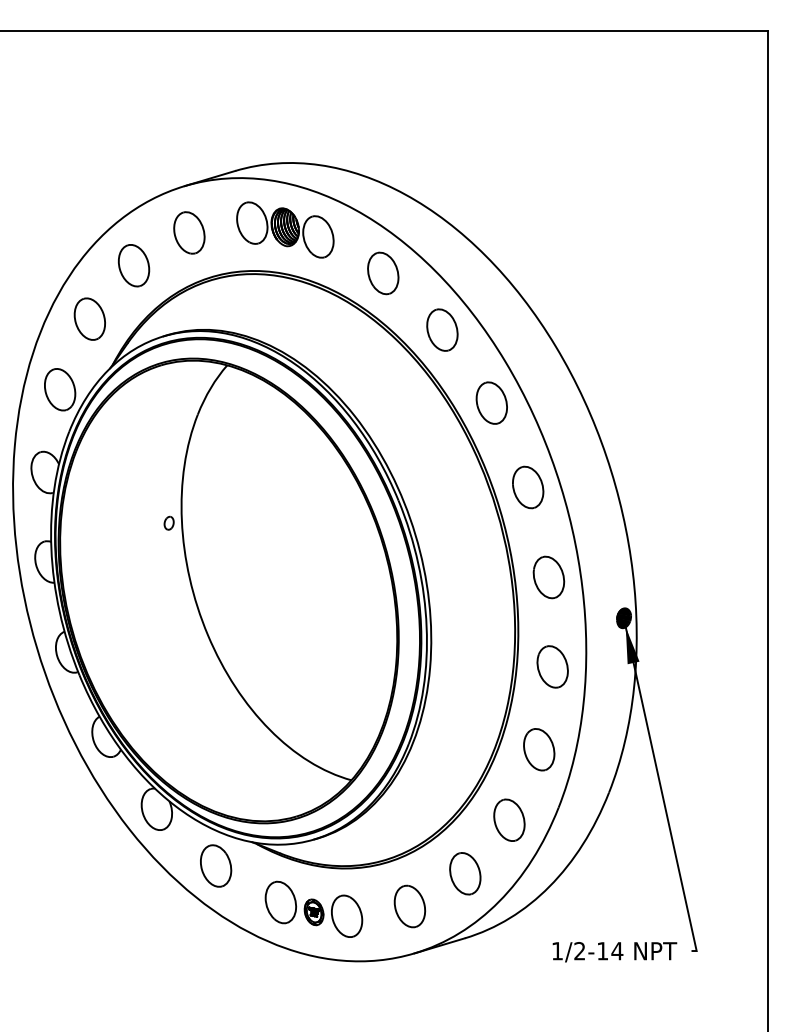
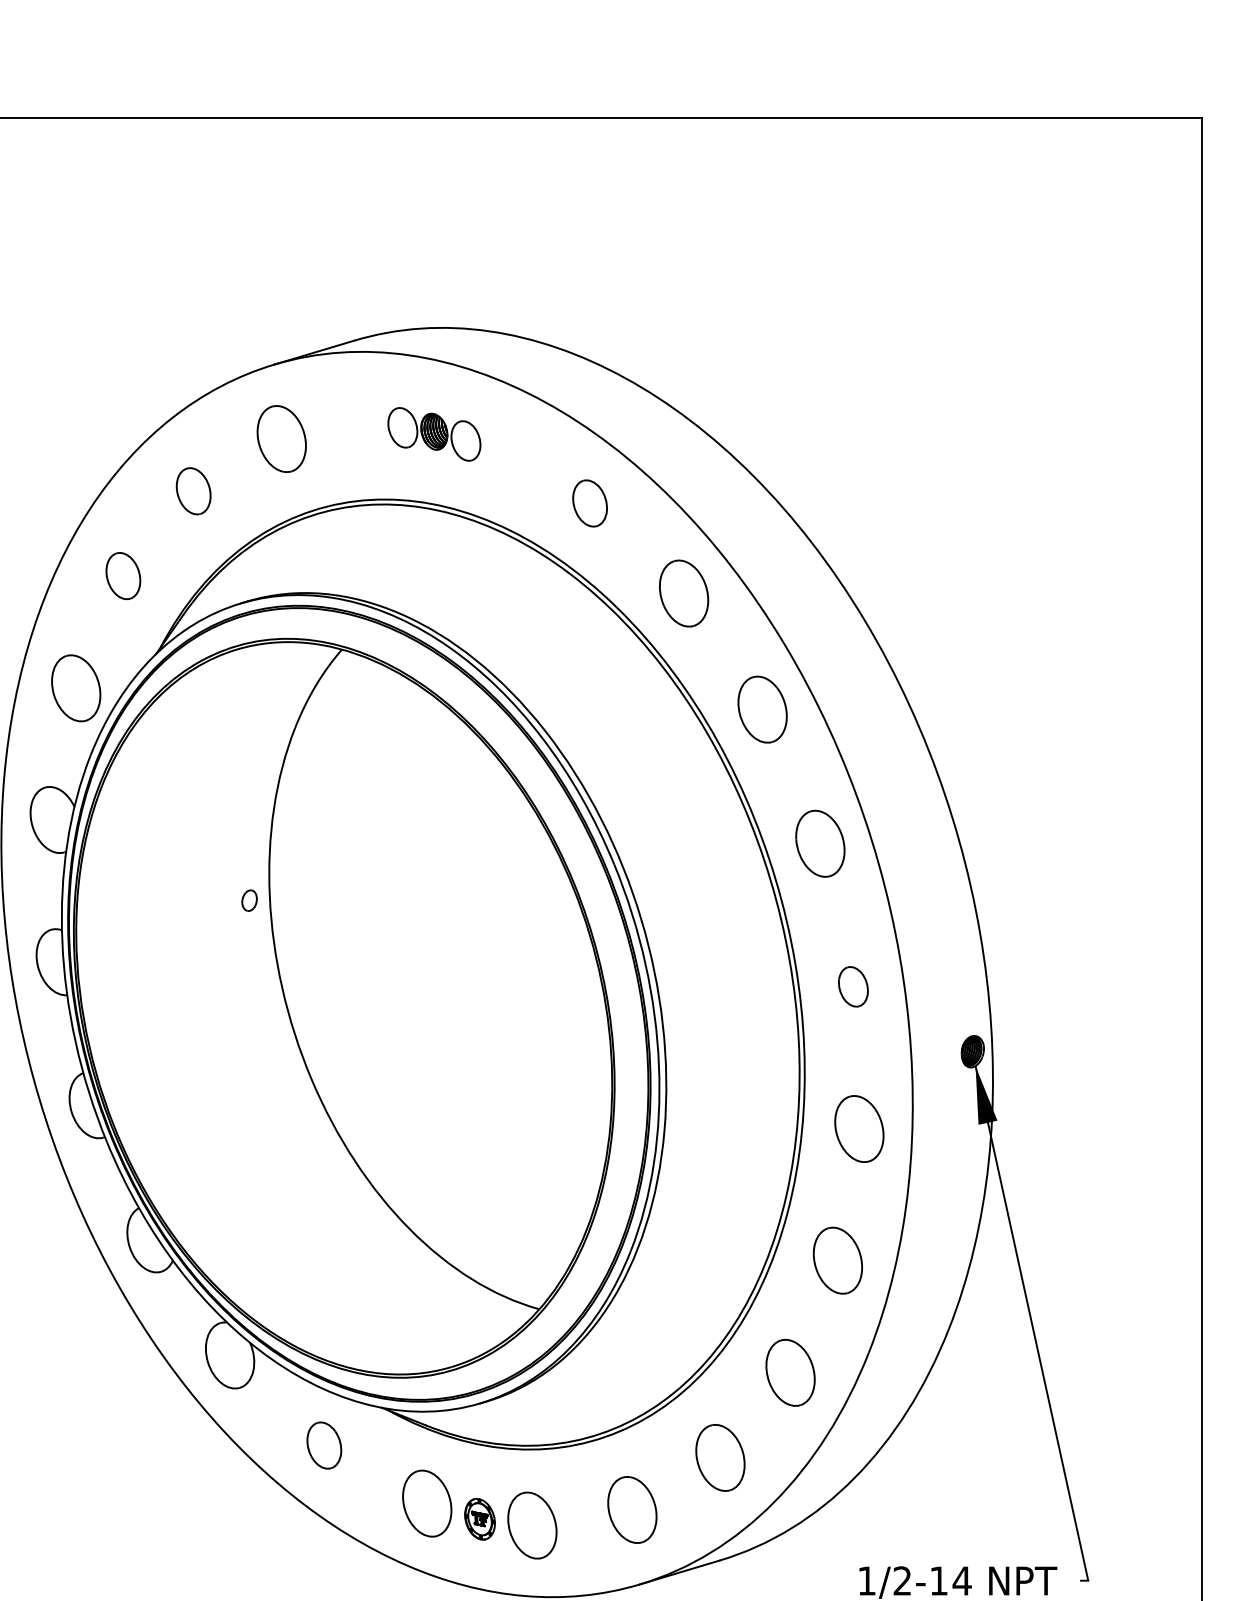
part: (285, 229) -> (434, 433), size x0.6
part: (133, 265) -> (192, 490), size x0.7
part: (383, 273) -> (590, 503), size x0.7
part: (89, 318) -> (122, 575), size x0.7
part: (548, 577) -> (852, 986), size x0.6
part: (216, 865) -> (324, 1444), size x0.7

